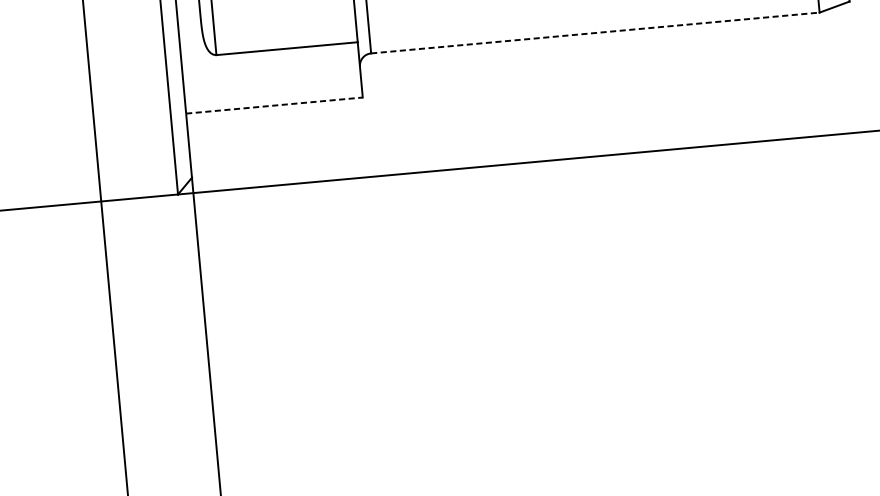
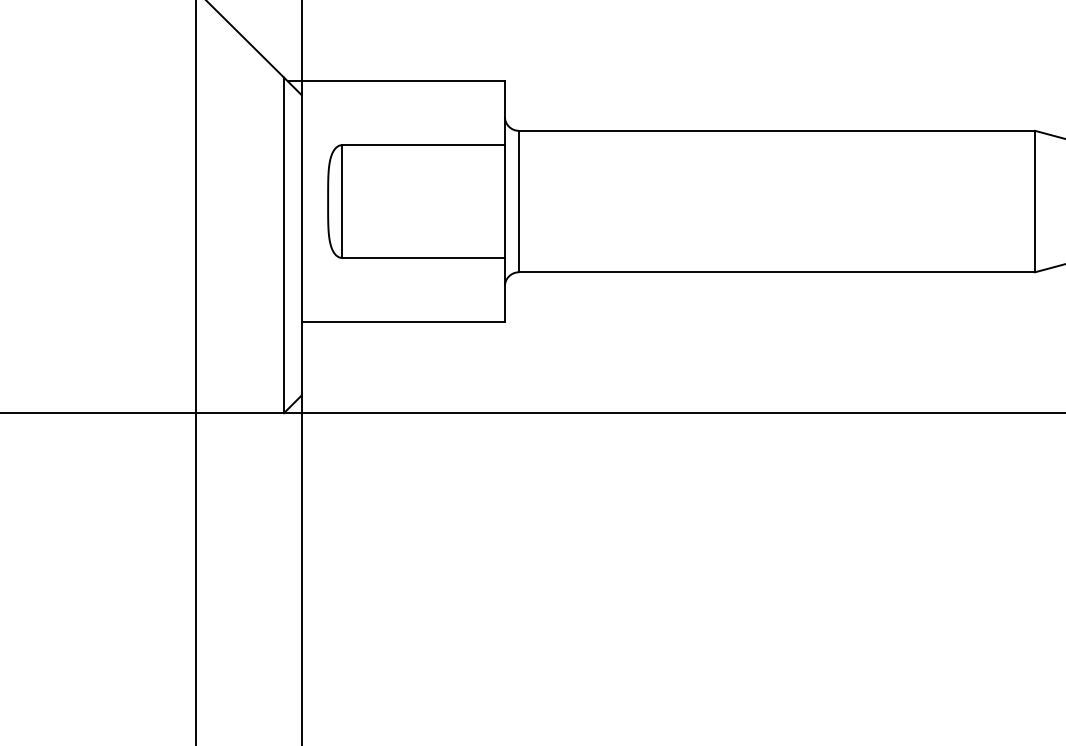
line: (595, 33) -> (777, 272), dashed -> solid
line: (274, 105) -> (403, 321), dashed -> solid

